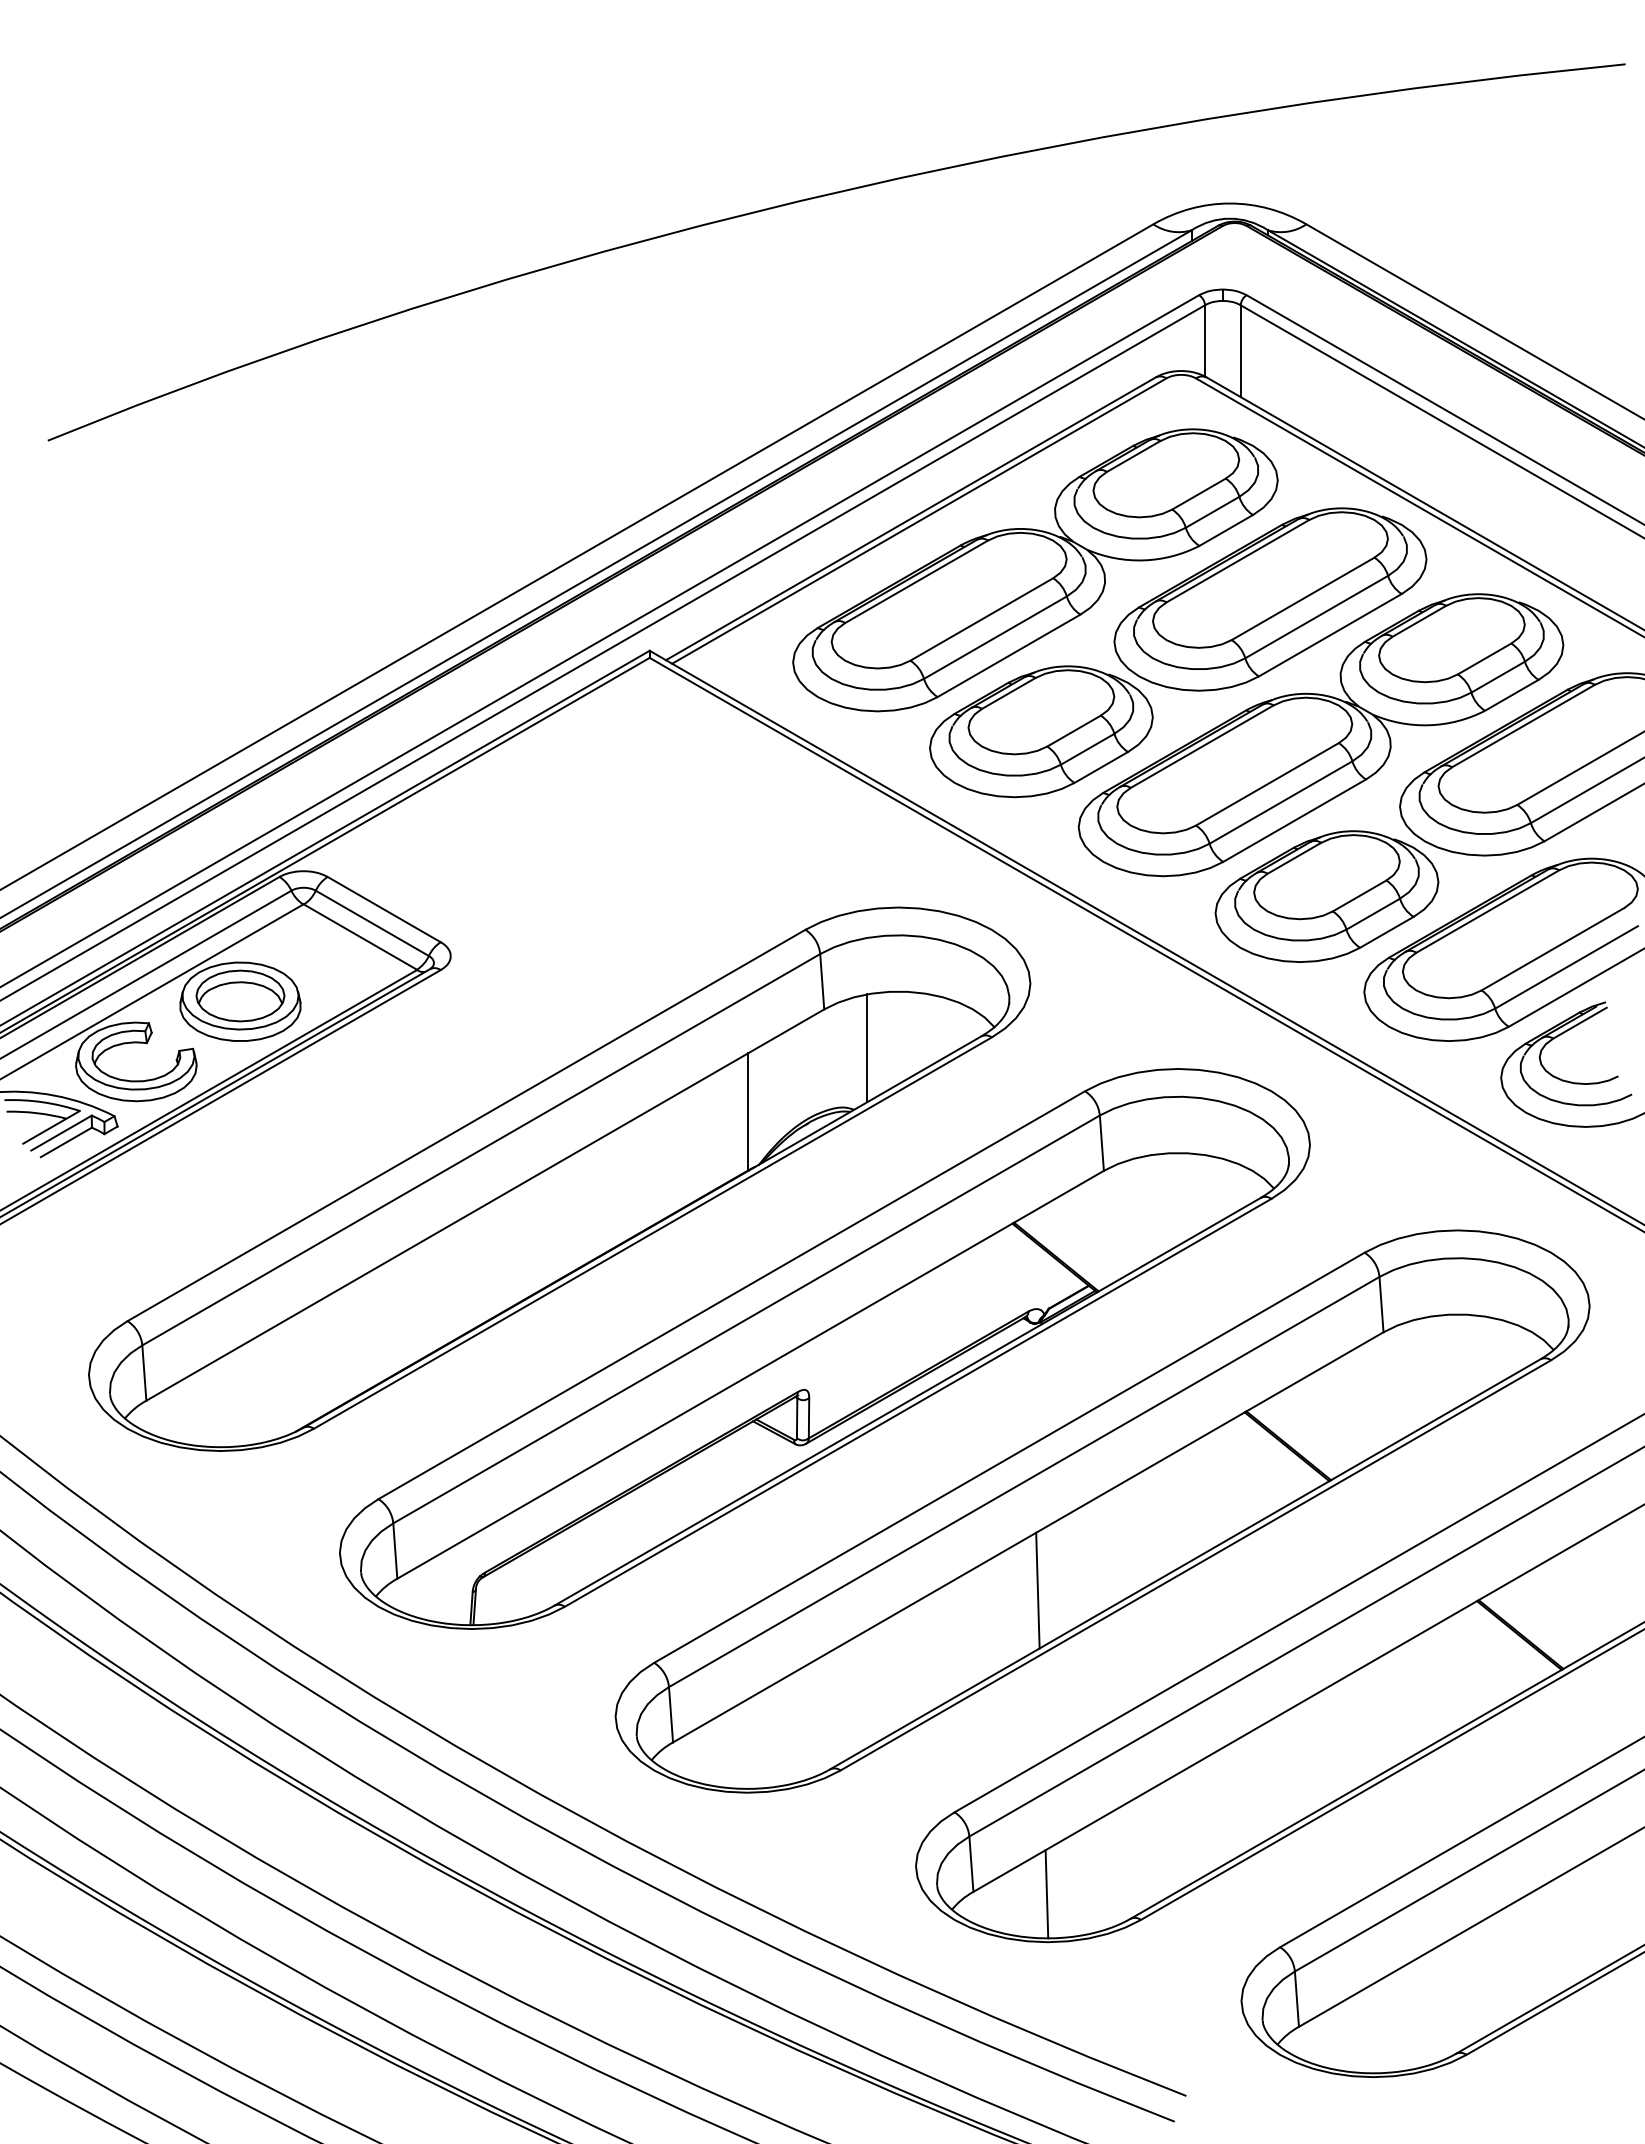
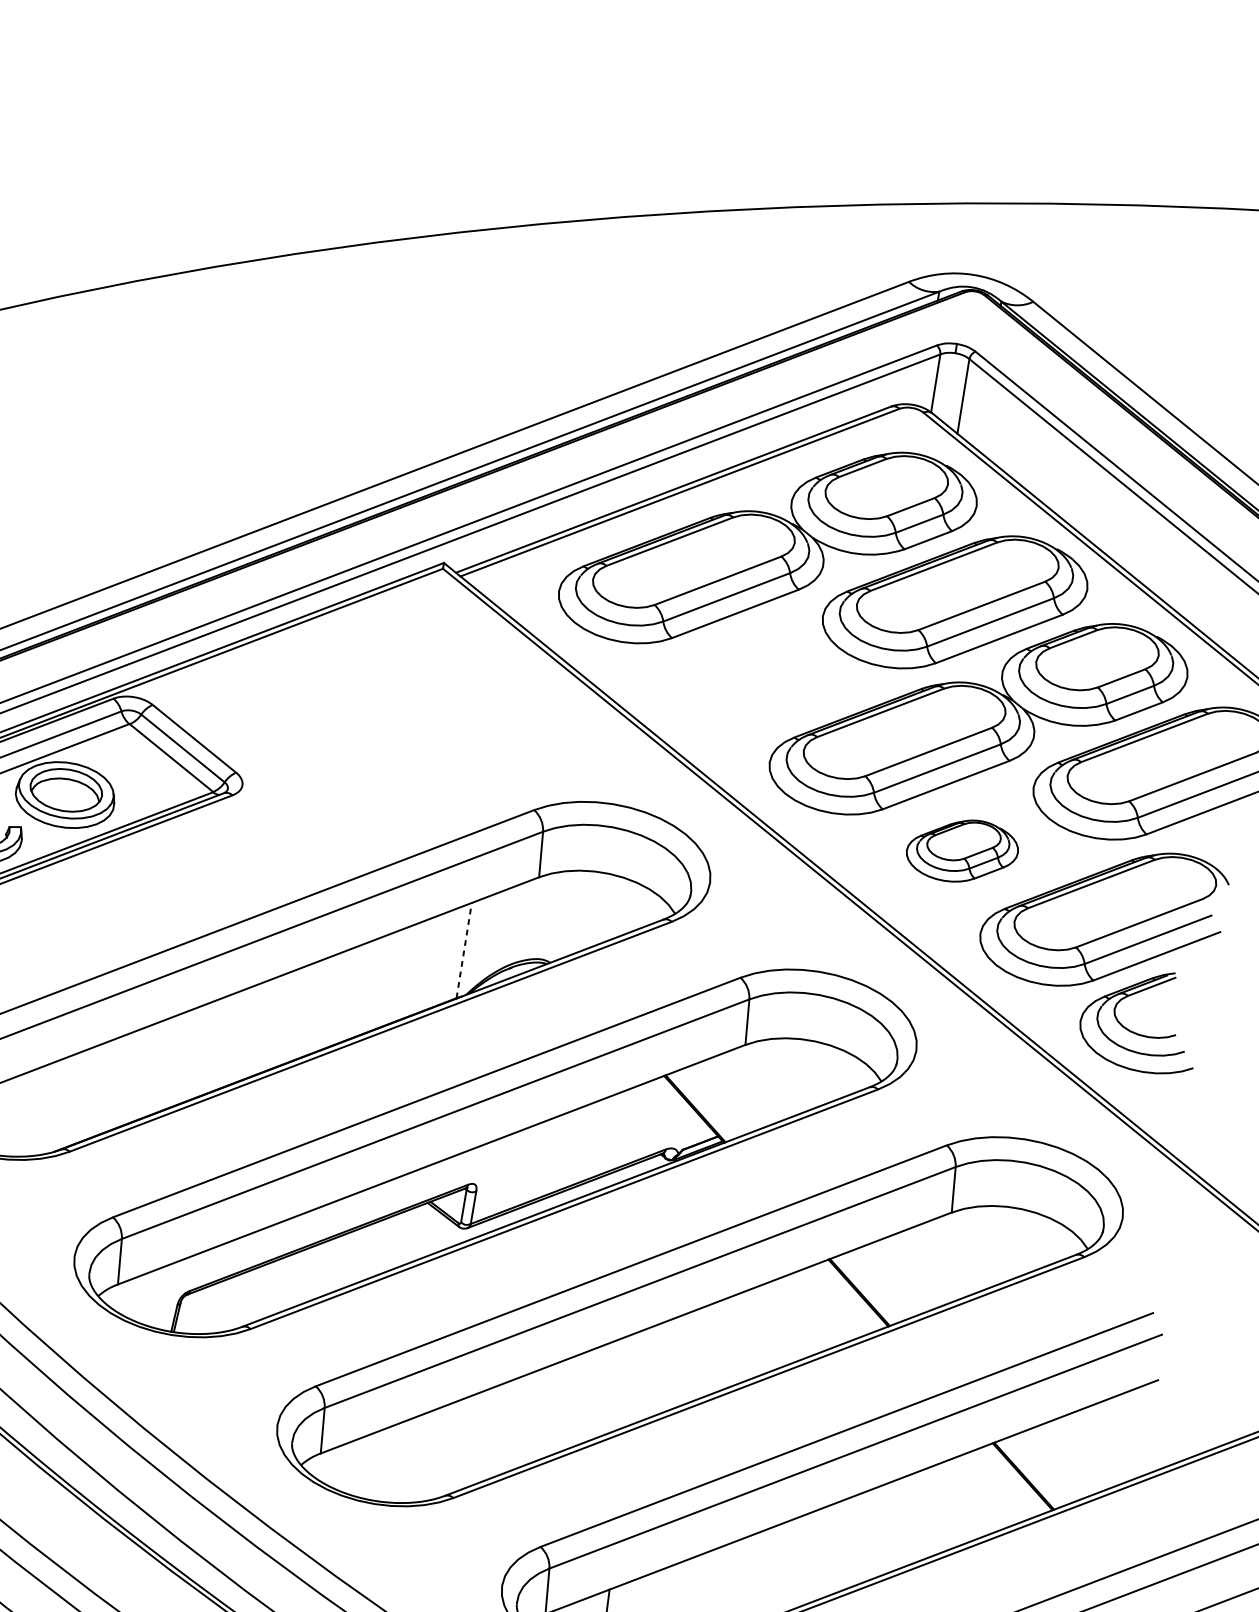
part: (1041, 731) -> (751, 679), removed
part: (1326, 896) -> (962, 850), size x0.6
line: (867, 1048) -> (569, 914), removed
line: (748, 1111) -> (464, 950), solid -> dashed
line: (1037, 1590) -> (636, 1377), removed

